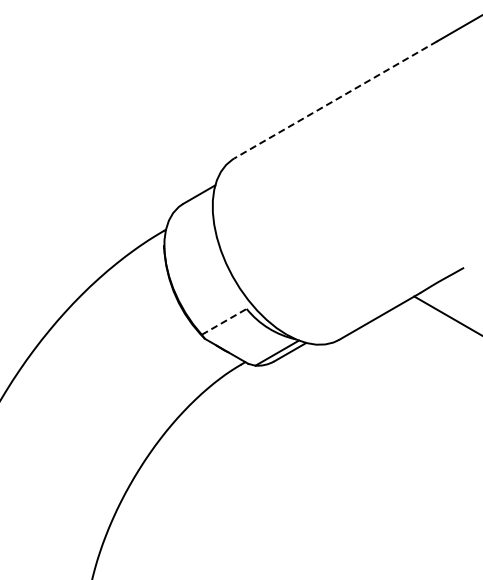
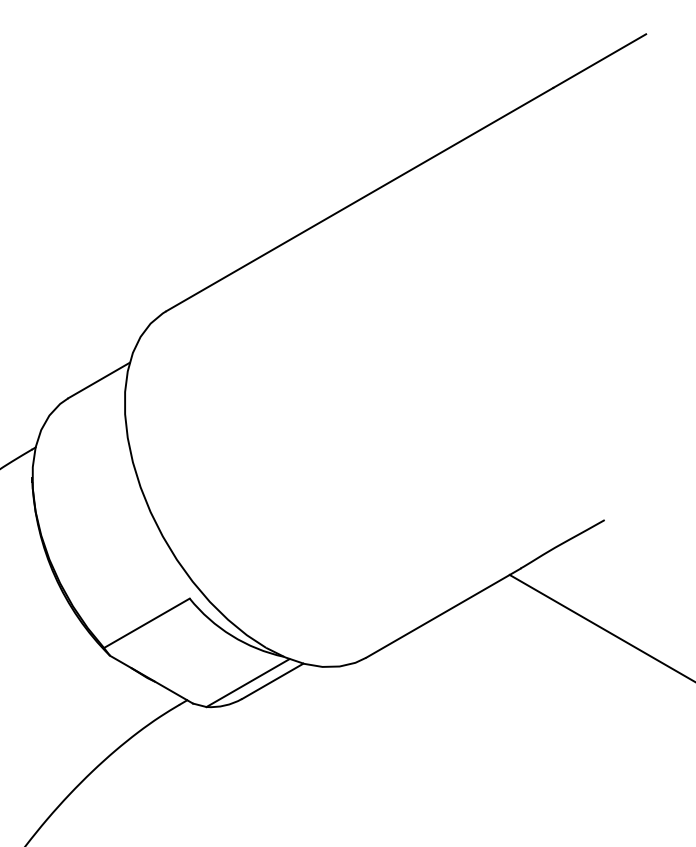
line: (335, 100) -> (359, 200), dashed -> solid
line: (224, 321) -> (147, 622), dashed -> solid

